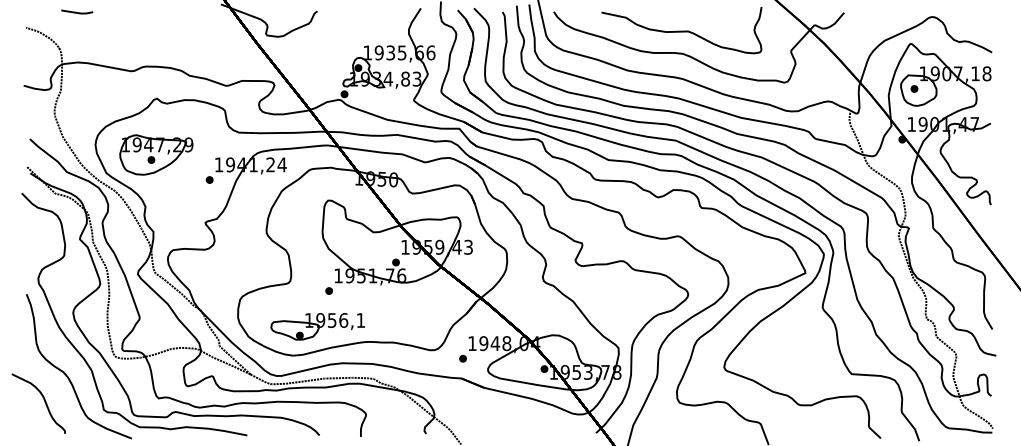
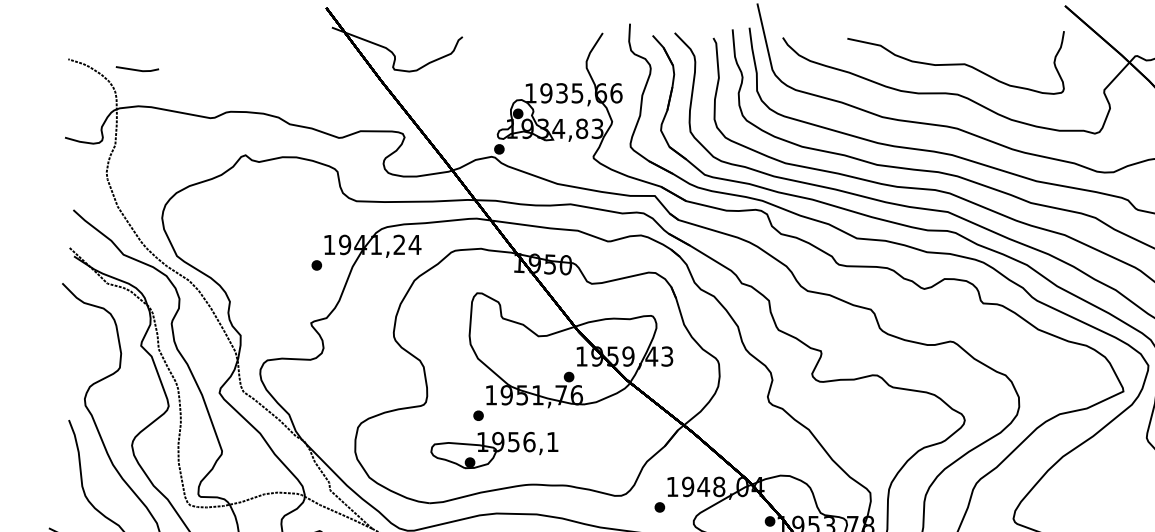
line: (76, 11) -> (136, 68), moved
part: (156, 154) -> (244, 230), removed
part: (317, 326) -> (493, 450), moved

